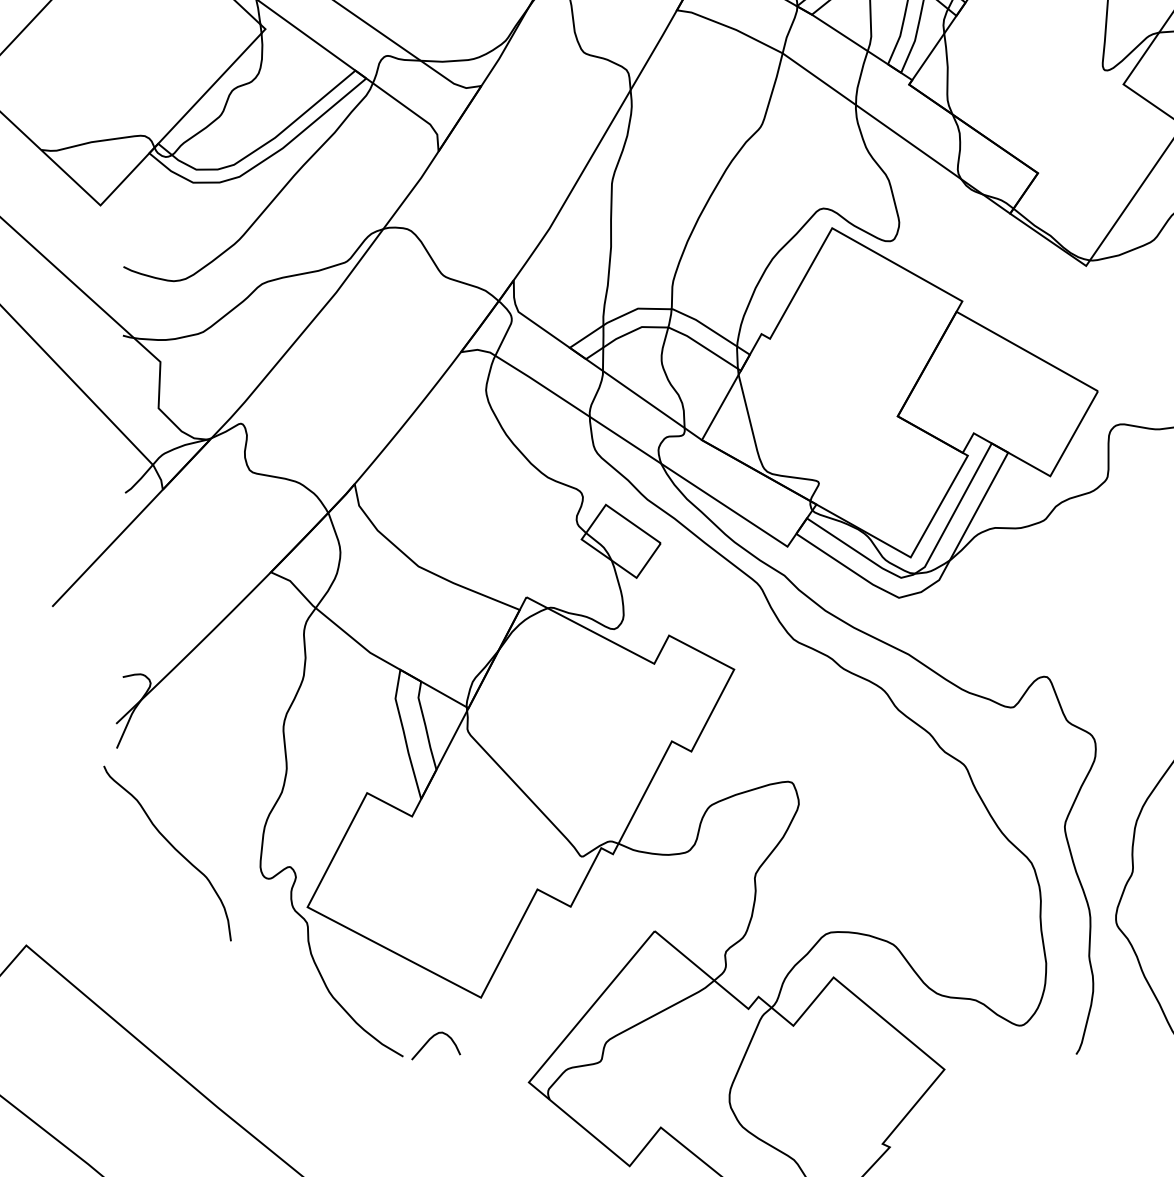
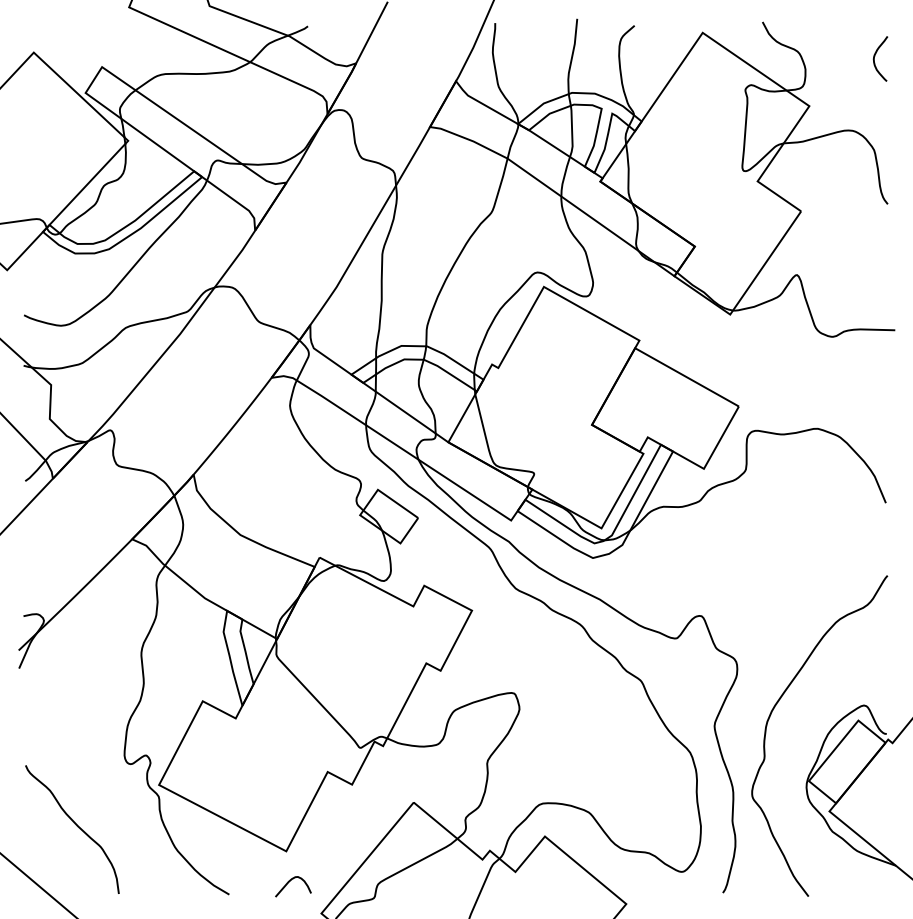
curve: (171, 847) -> (75, 825), moved
curve: (430, 1040) -> (289, 882), moved

